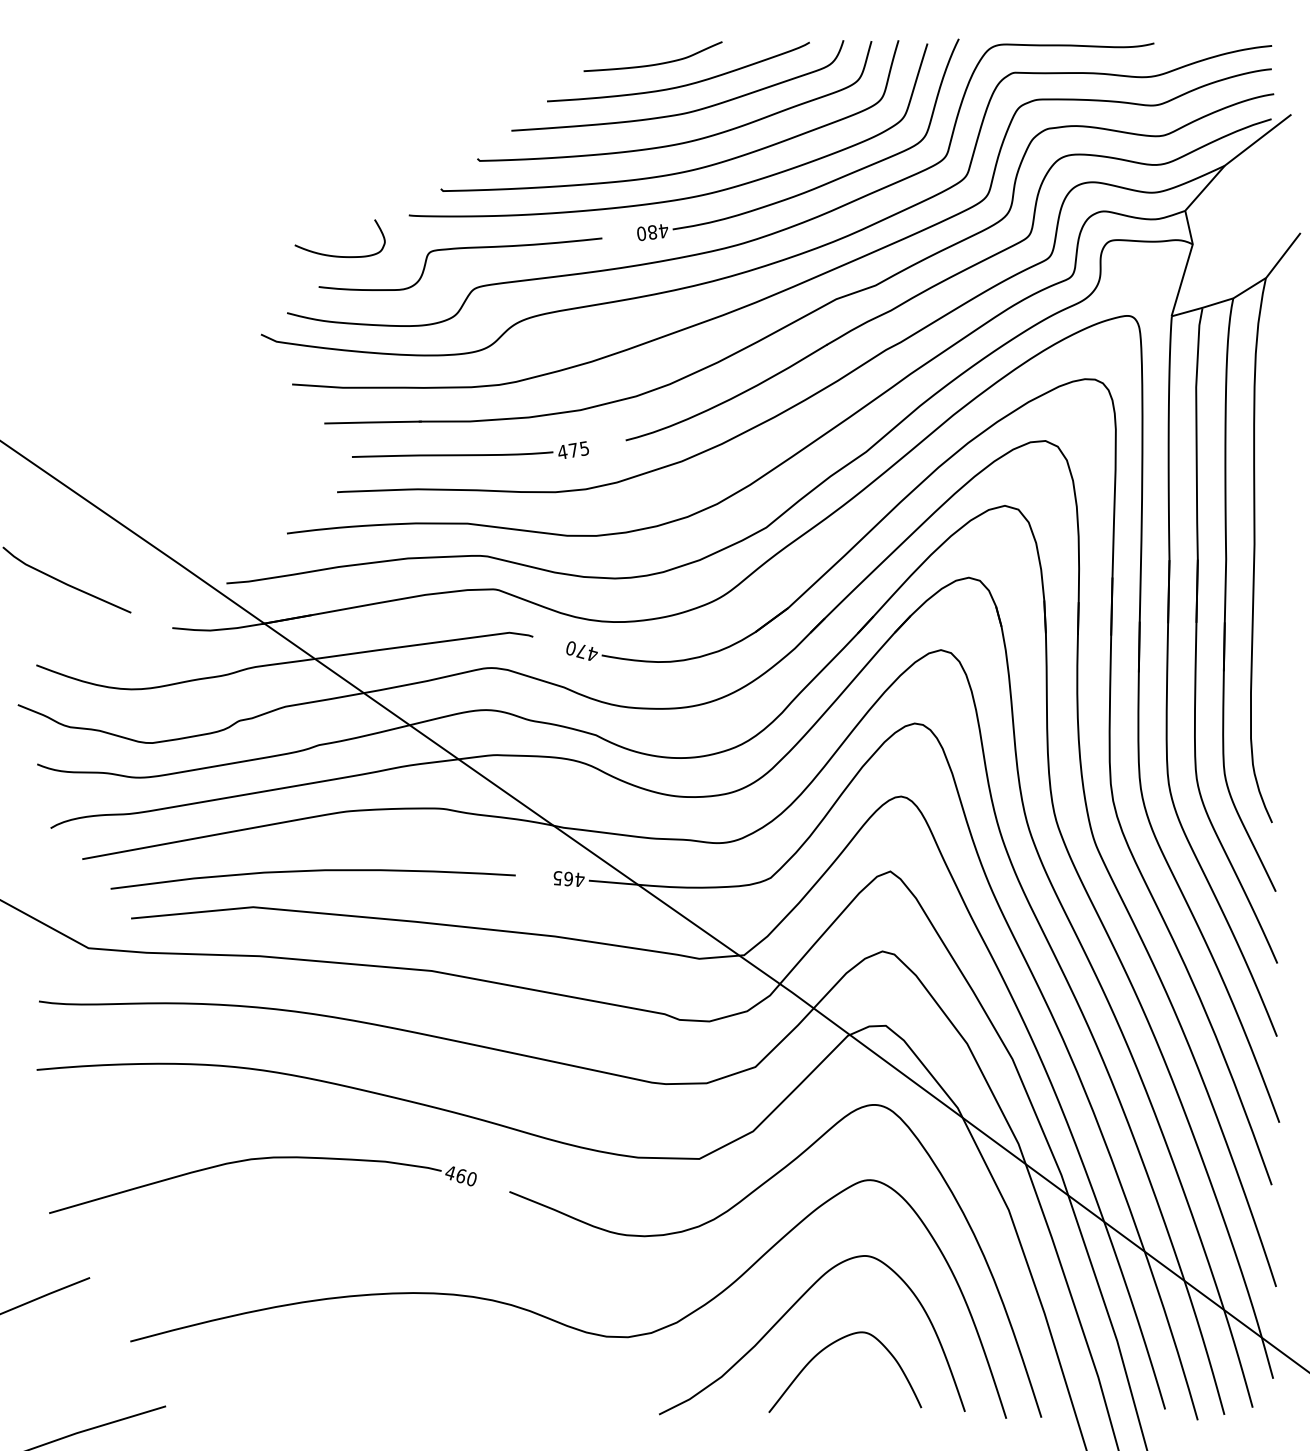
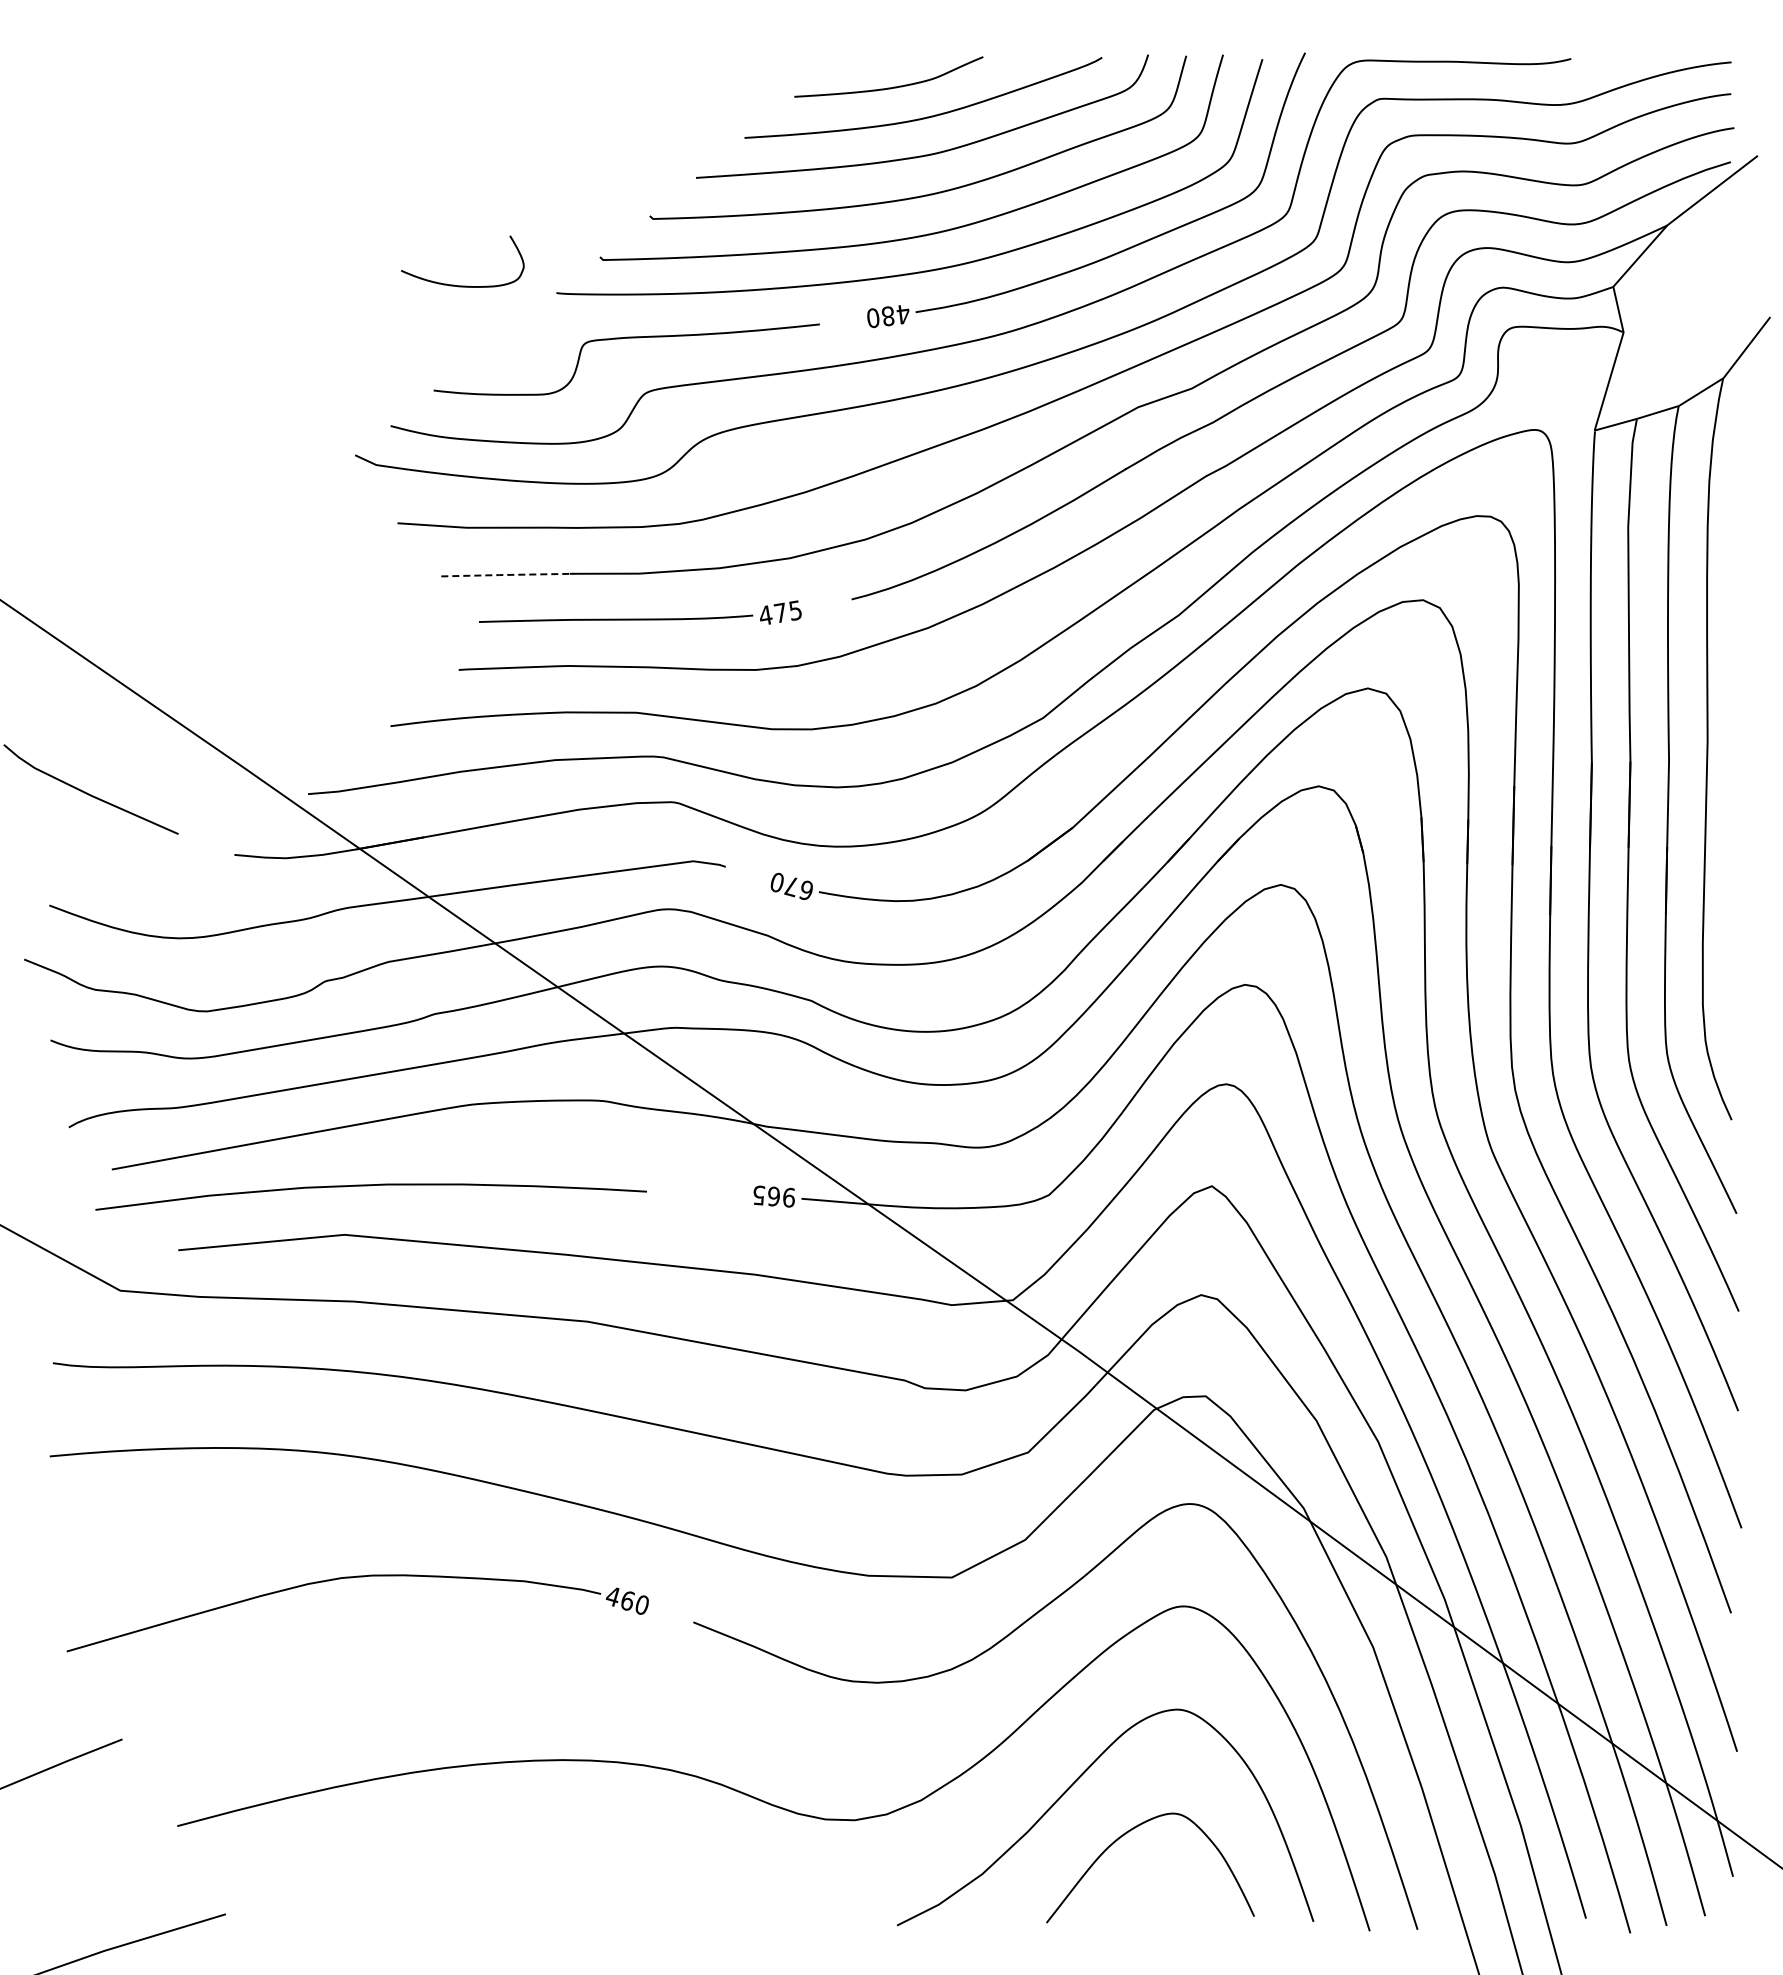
curve: (339, 256) -> (462, 285), moved
line: (372, 422) -> (507, 574), solid -> dashed
text: (592, 654) -> (806, 890), 470 -> 670
curve: (312, 871) -> (370, 1186), moved
text: (580, 879) -> (789, 1197), 465 -> 965

